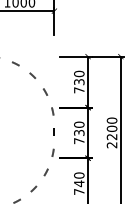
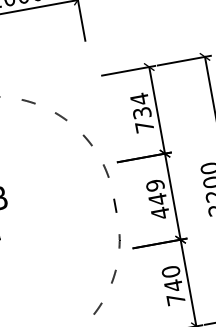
text: (79, 73) -> (139, 98), 730 -> 734
text: (79, 132) -> (158, 198), 730 -> 449

